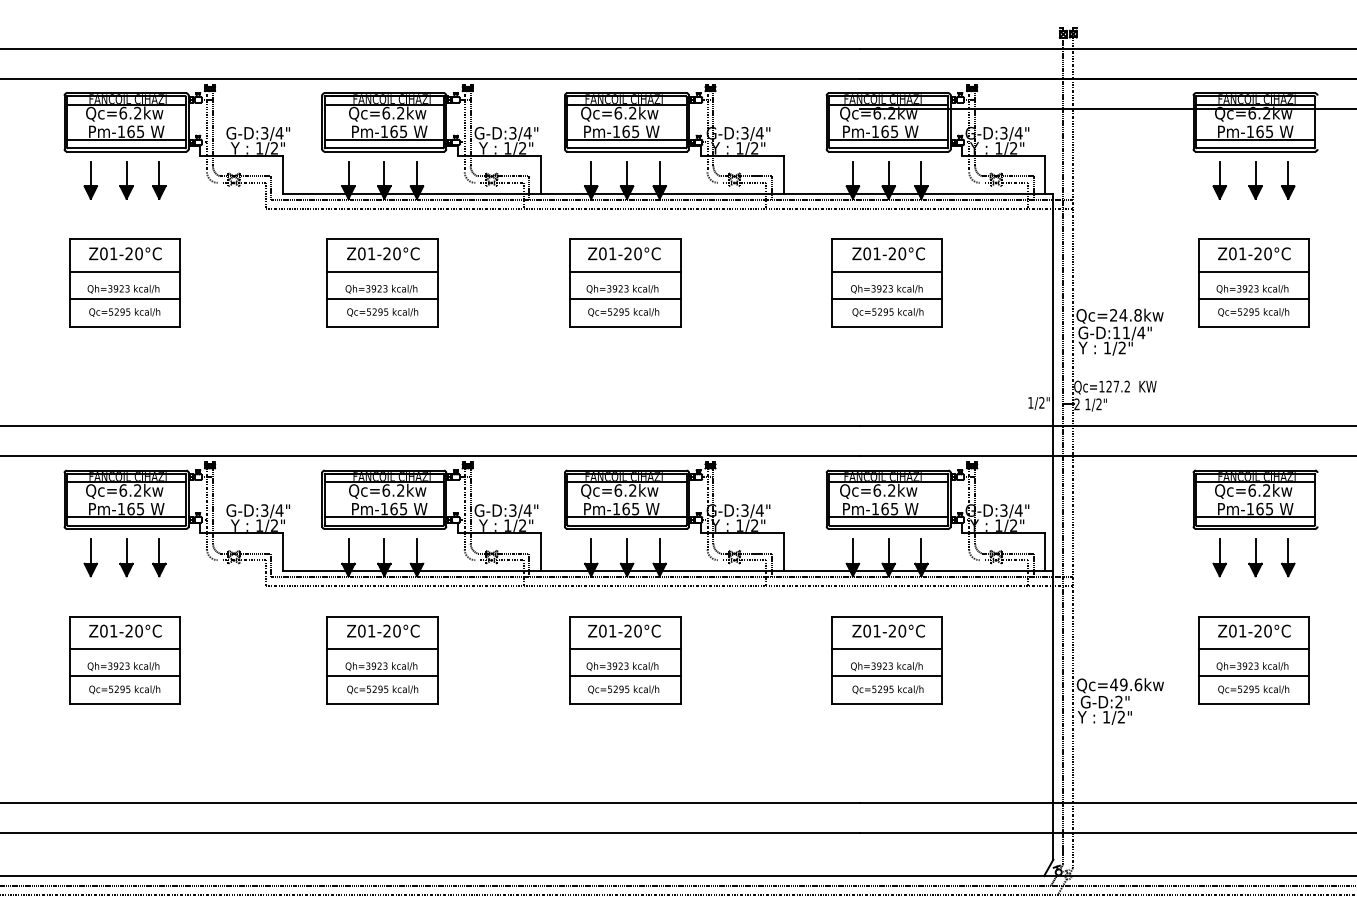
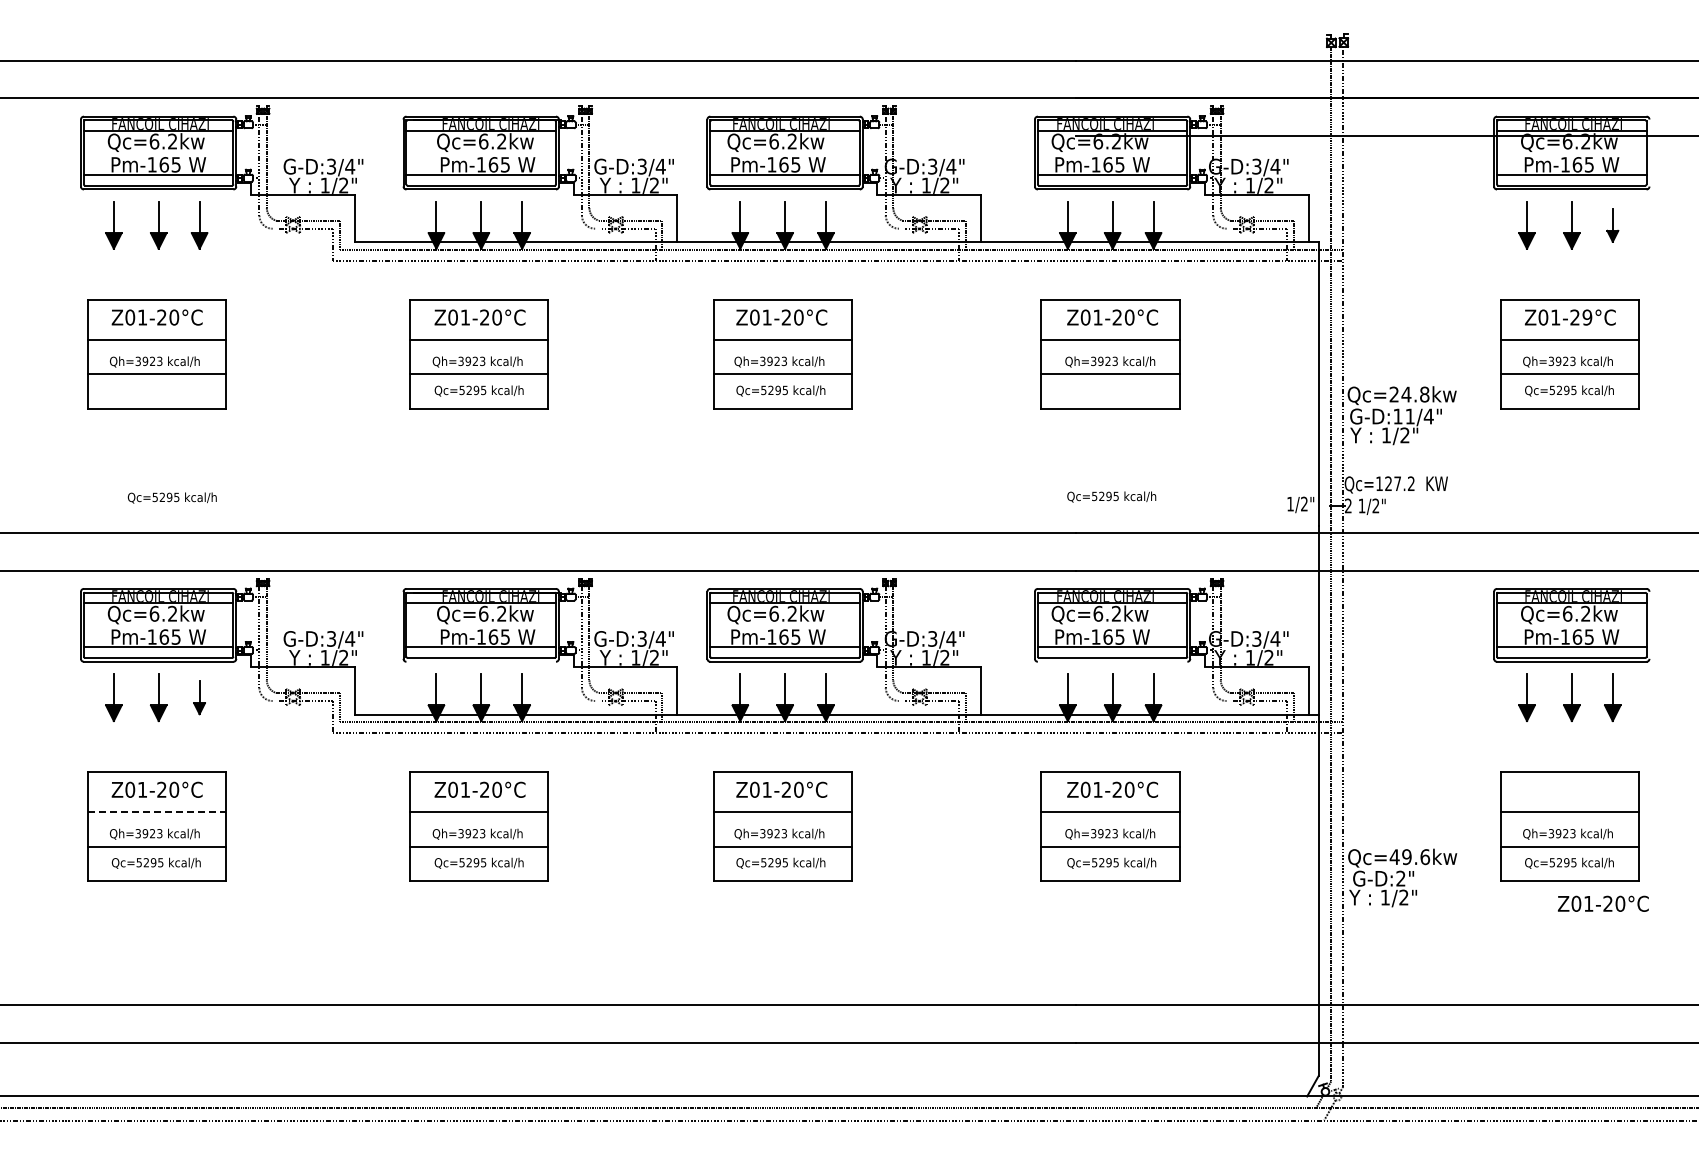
part: (1288, 180) -> (1612, 225), size x0.7
text: (1268, 253) -> (1587, 317), Z01-20°C -> Z01-29°C
text: (124, 312) -> (171, 497), moved
text: (887, 312) -> (1111, 496), moved
line: (383, 528) -> (480, 661), removed
line: (888, 528) -> (1112, 661), removed
part: (159, 557) -> (199, 697), size x0.7
text: (1254, 630) -> (1603, 903), moved
line: (125, 649) -> (157, 812), solid -> dashed

